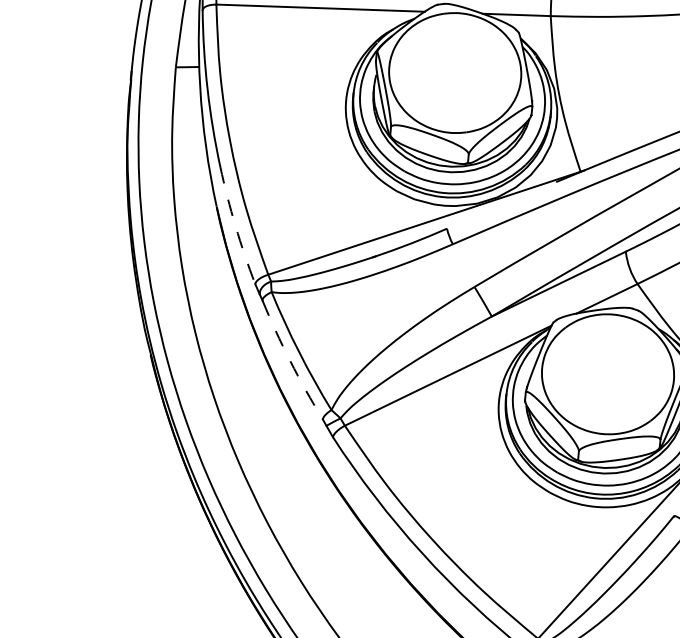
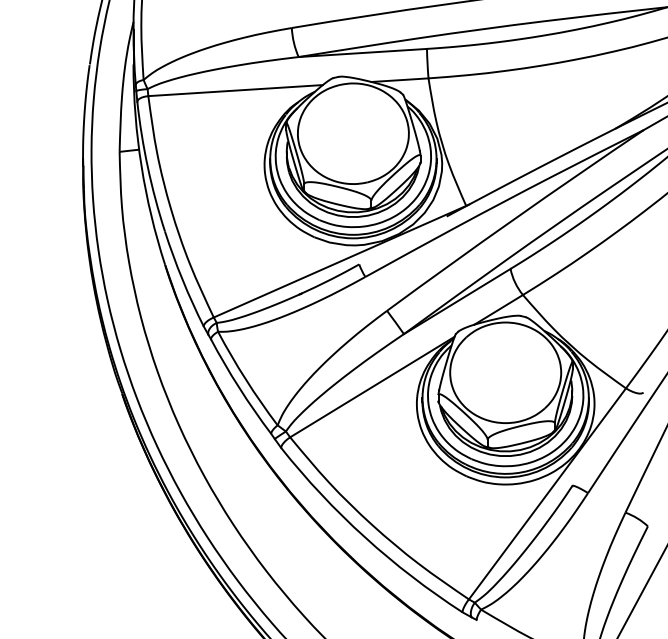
arc: (235, 226) -> (182, 279), dashed -> solid
arc: (290, 360) -> (239, 387), dashed -> solid

